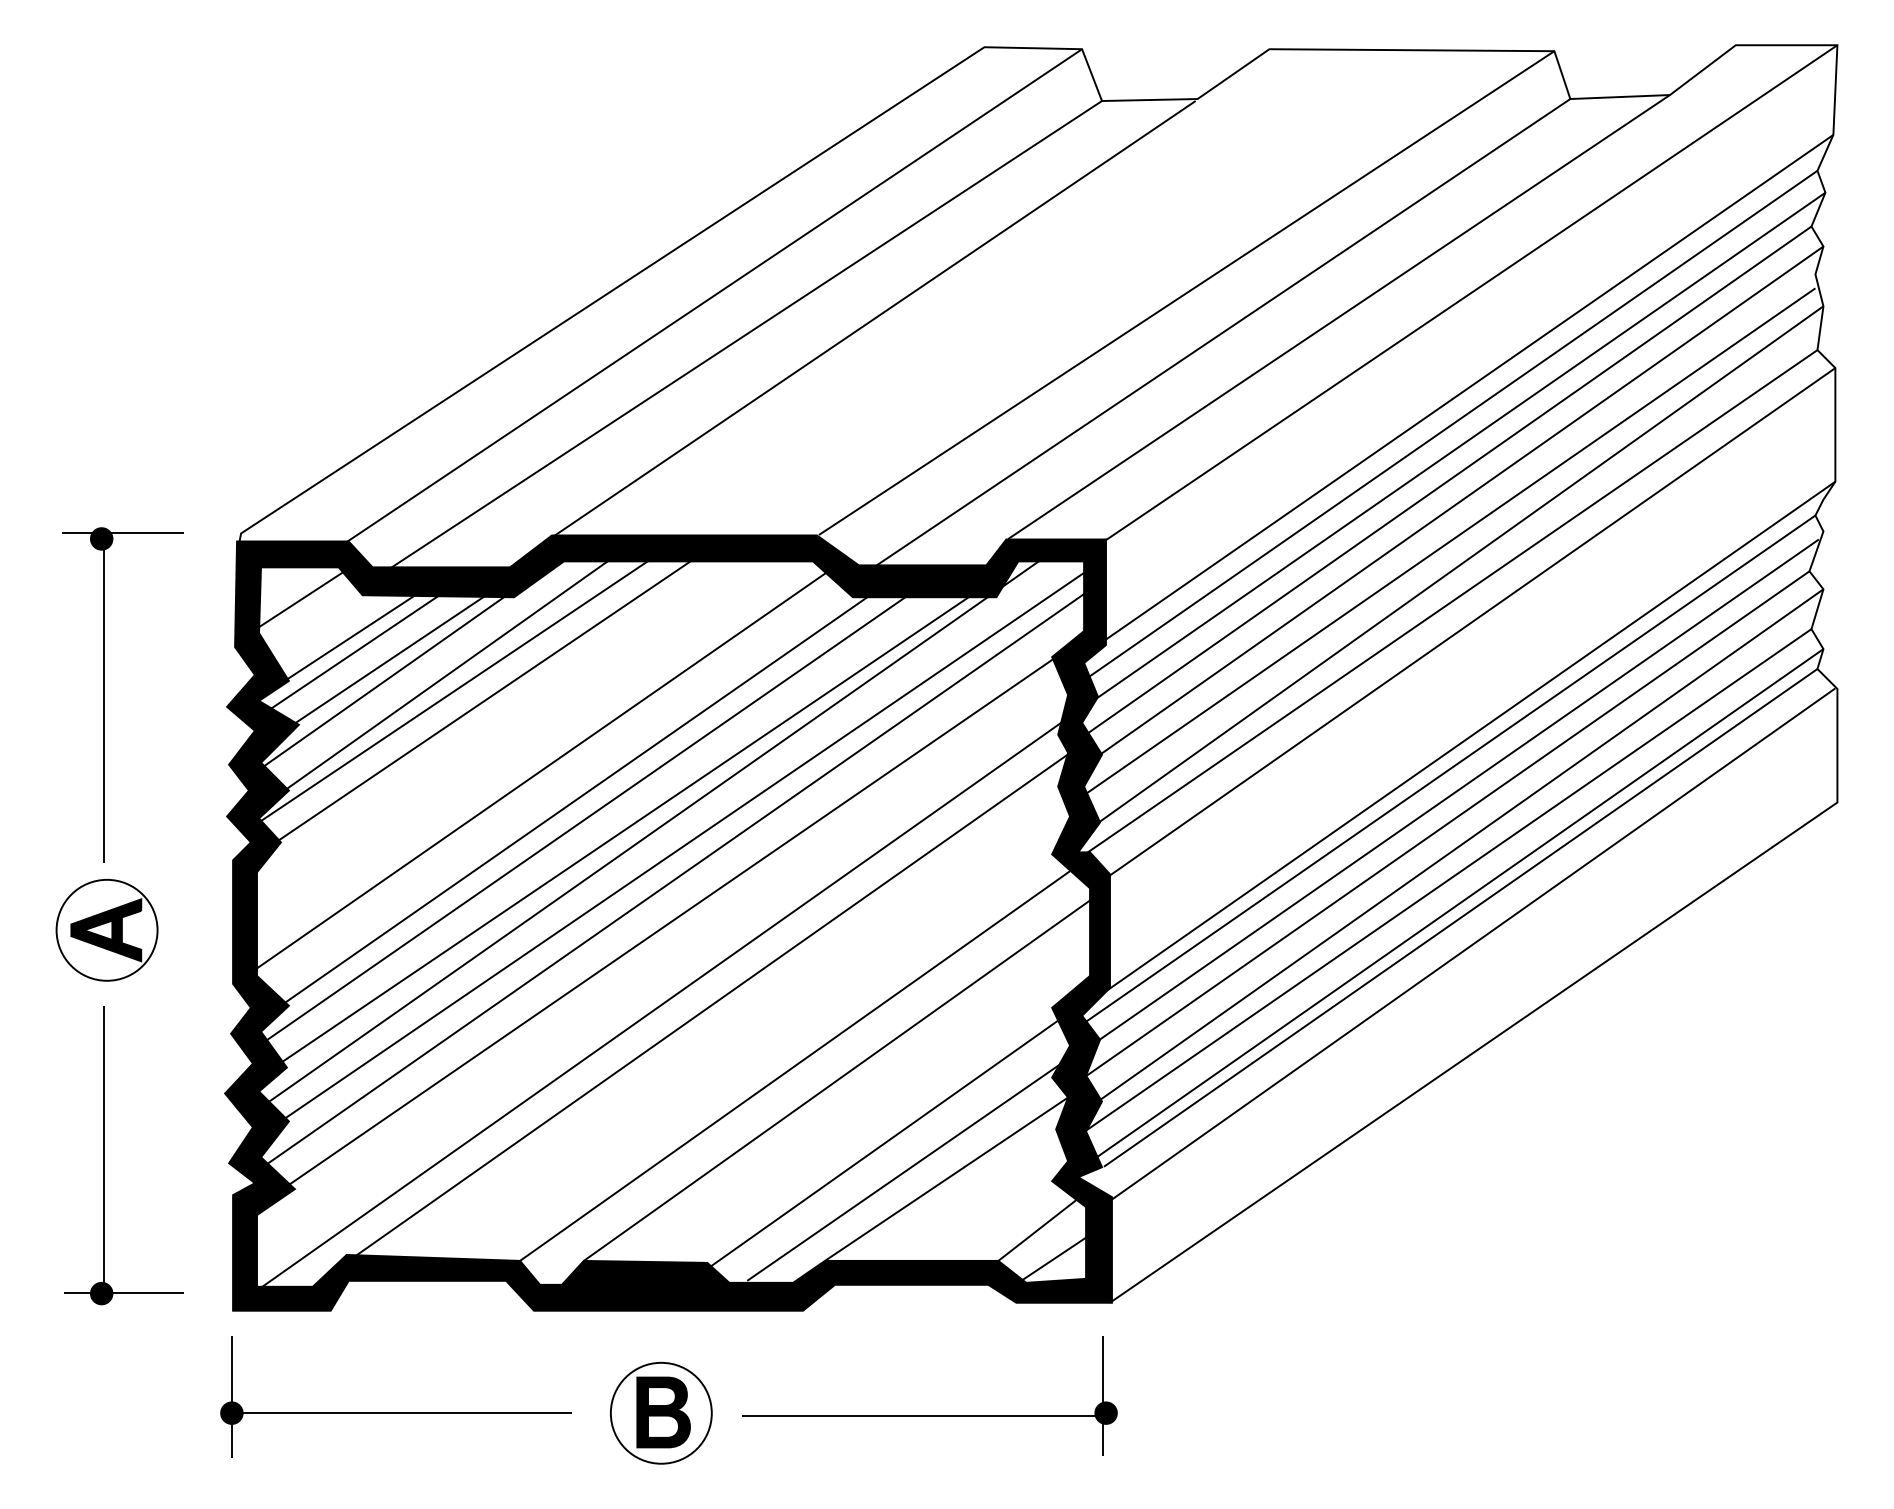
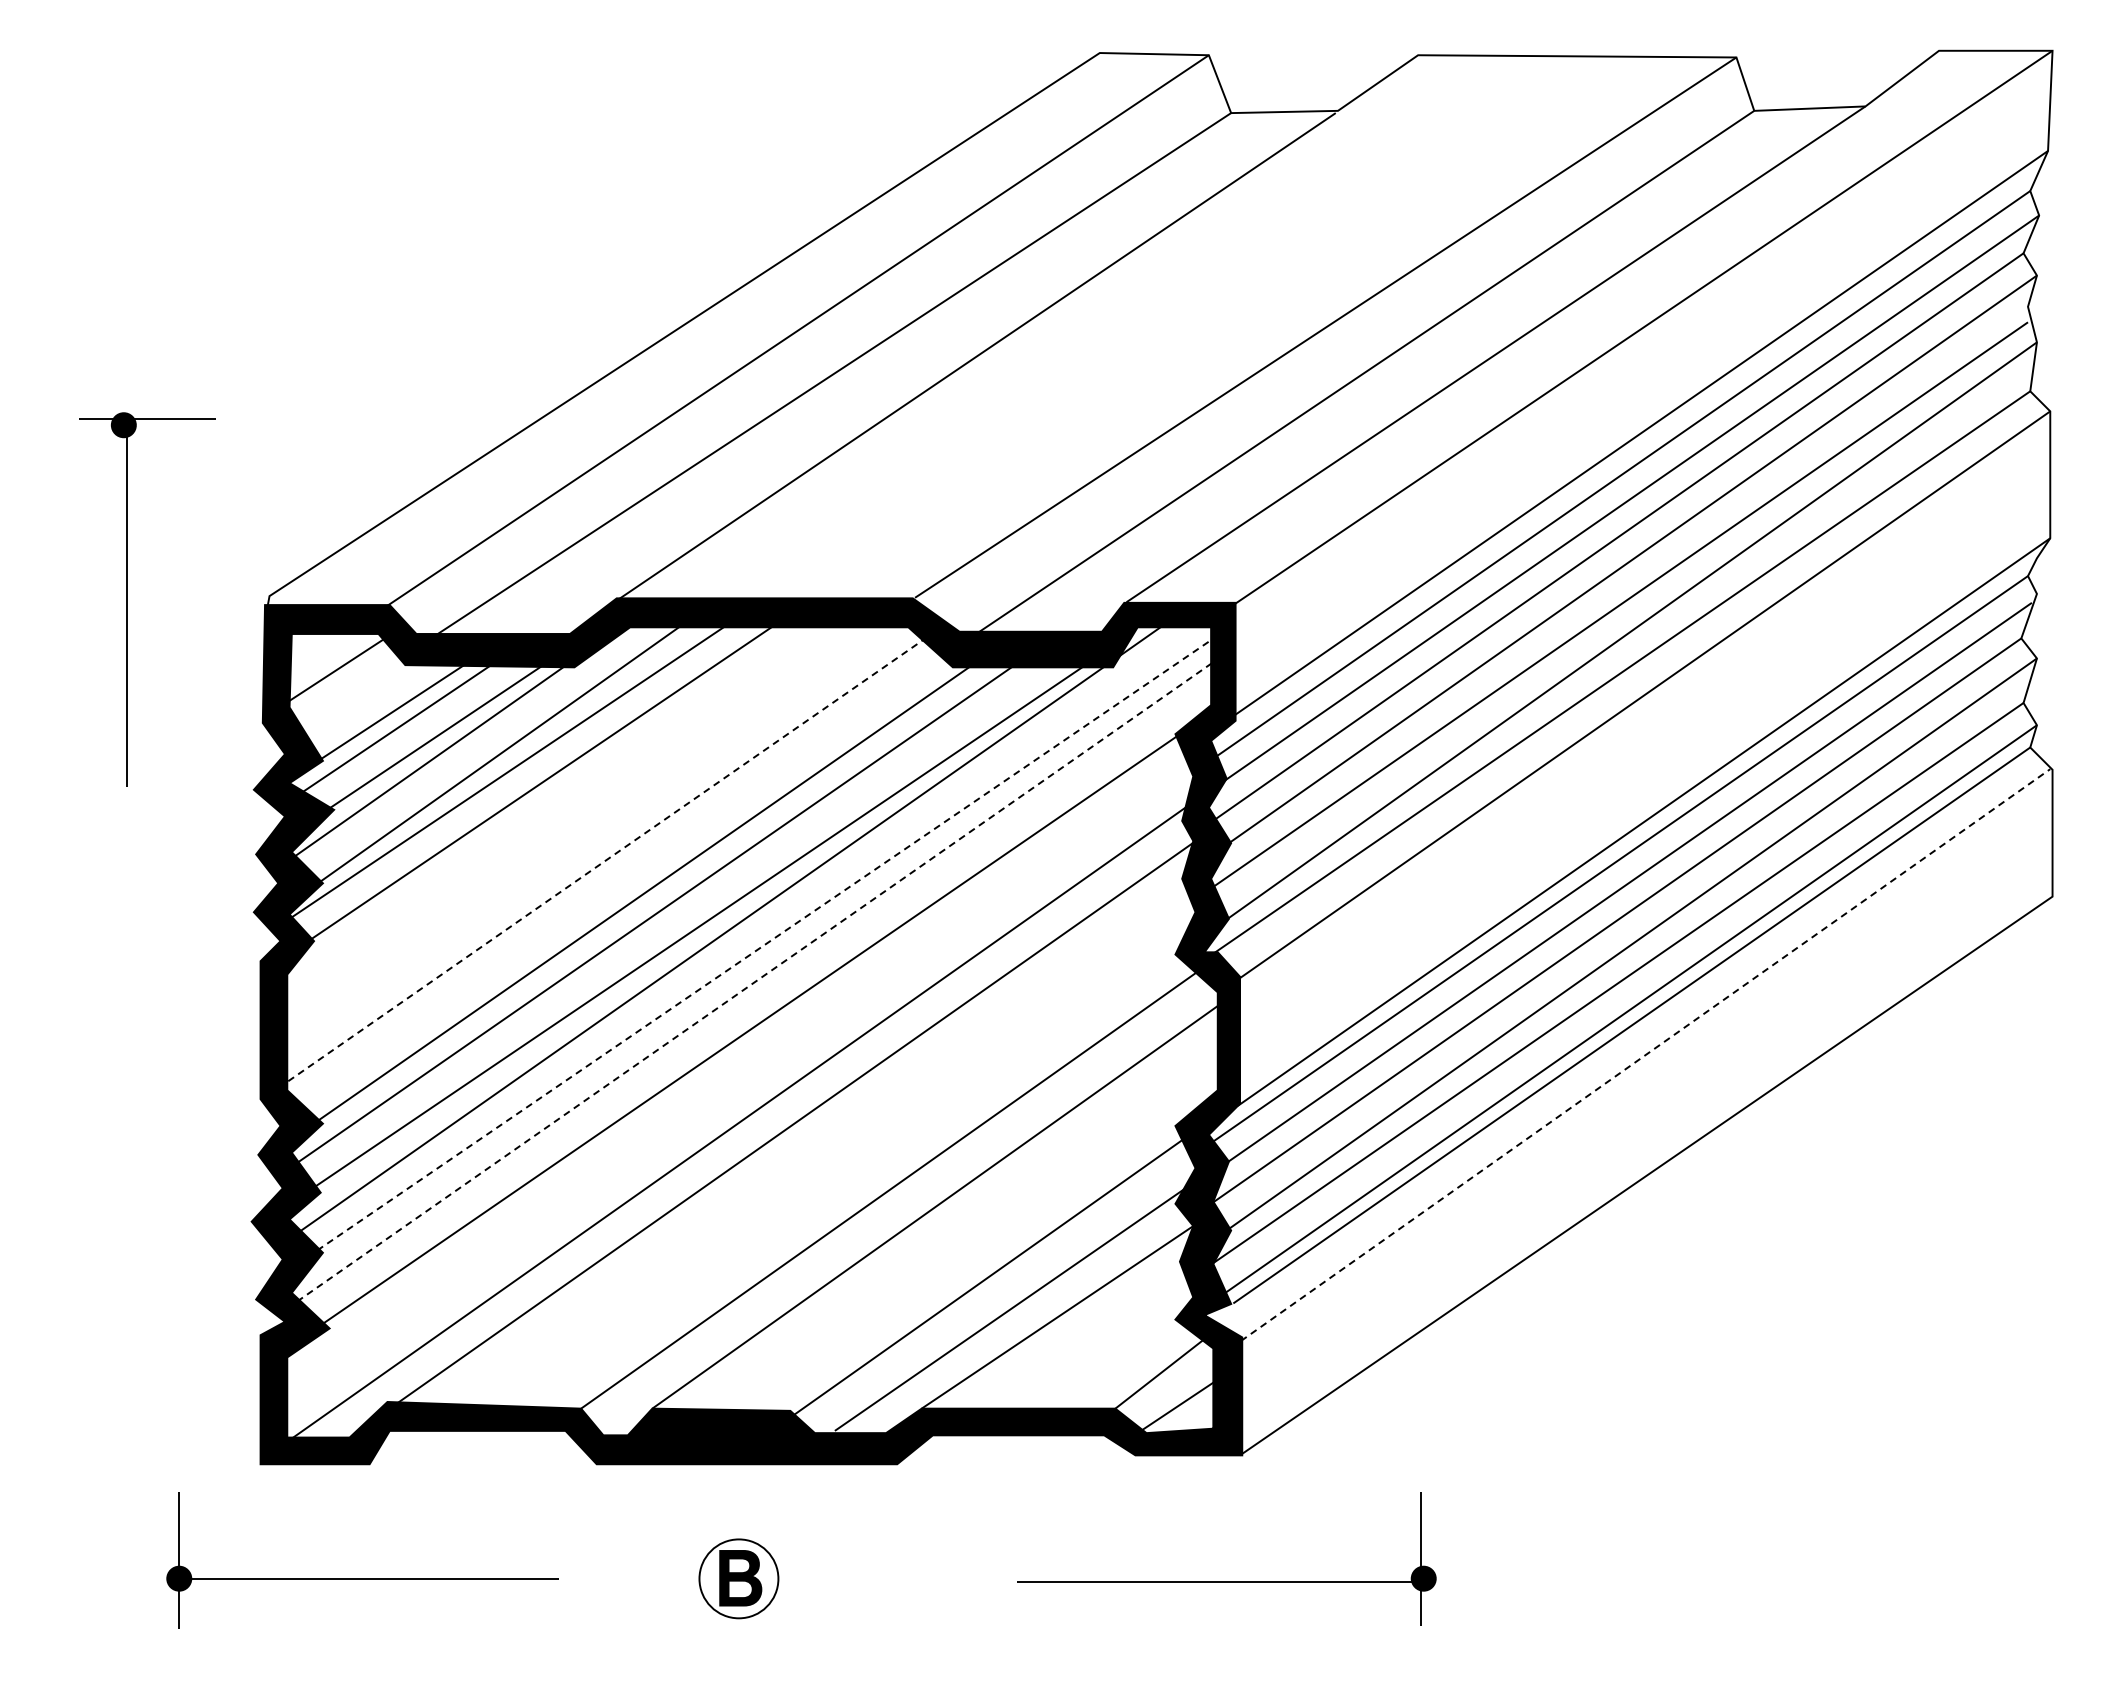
part: (104, 694) -> (127, 599), moved
line: (542, 769) -> (606, 859), solid -> dashed
line: (686, 844) -> (766, 943), solid -> dashed
line: (672, 881) -> (751, 984), solid -> dashed
part: (106, 930) -> (119, 1039), removed
line: (1469, 947) -> (1641, 1058), solid -> dashed
part: (104, 1155) -> (117, 1290), removed
part: (395, 1412) -> (362, 1578), moved
part: (660, 1412) -> (738, 1578), size x0.7
part: (929, 1415) -> (1226, 1581), moved

